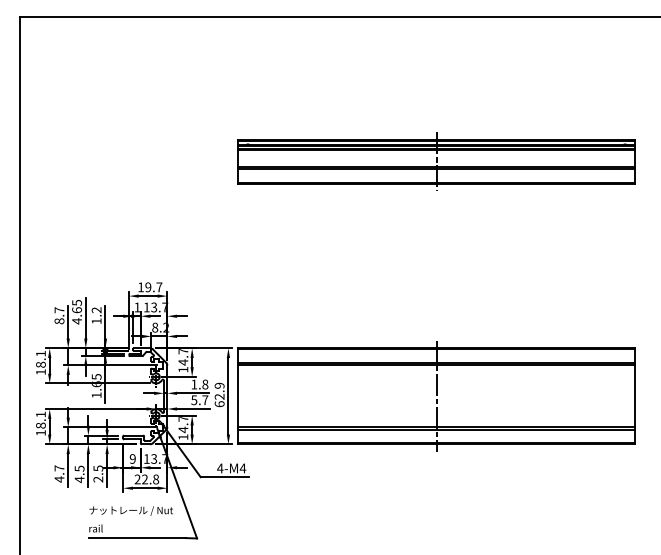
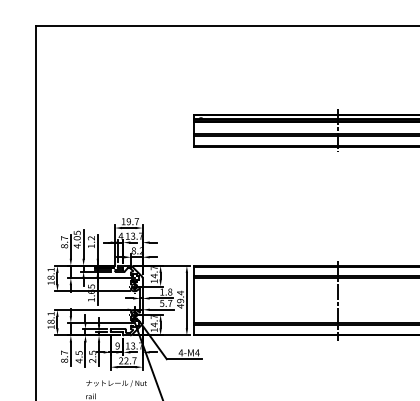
text: (137, 307) -> (121, 236), 1 -> 4
text: (76, 310) -> (76, 238), 4.65 -> 4.05
text: (219, 394) -> (180, 299), 62.9 -> 49.4
text: (59, 479) -> (64, 360), 4.7 -> 8.7
text: (156, 479) -> (134, 360), 22.8 -> 22.7

